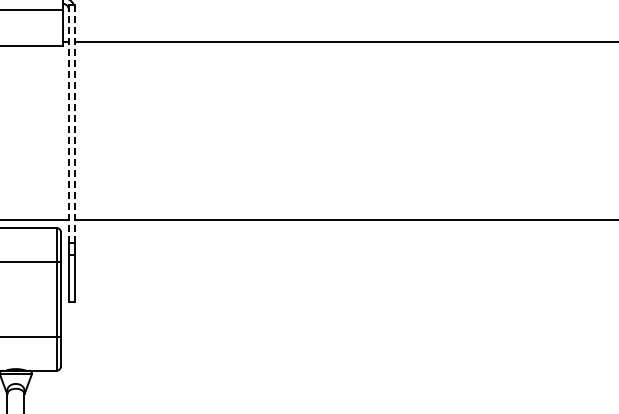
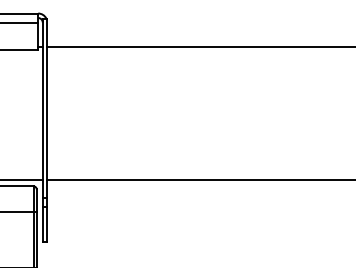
line: (68, 124) -> (42, 108), dashed -> solid
line: (74, 124) -> (46, 108), dashed -> solid

